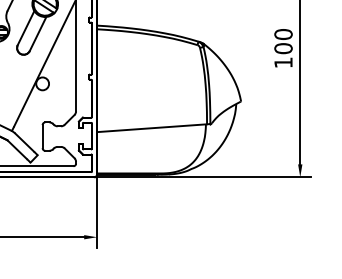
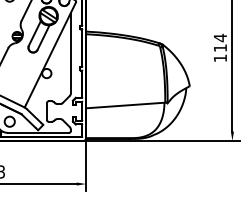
text: (282, 40) -> (219, 42), 100 -> 114

